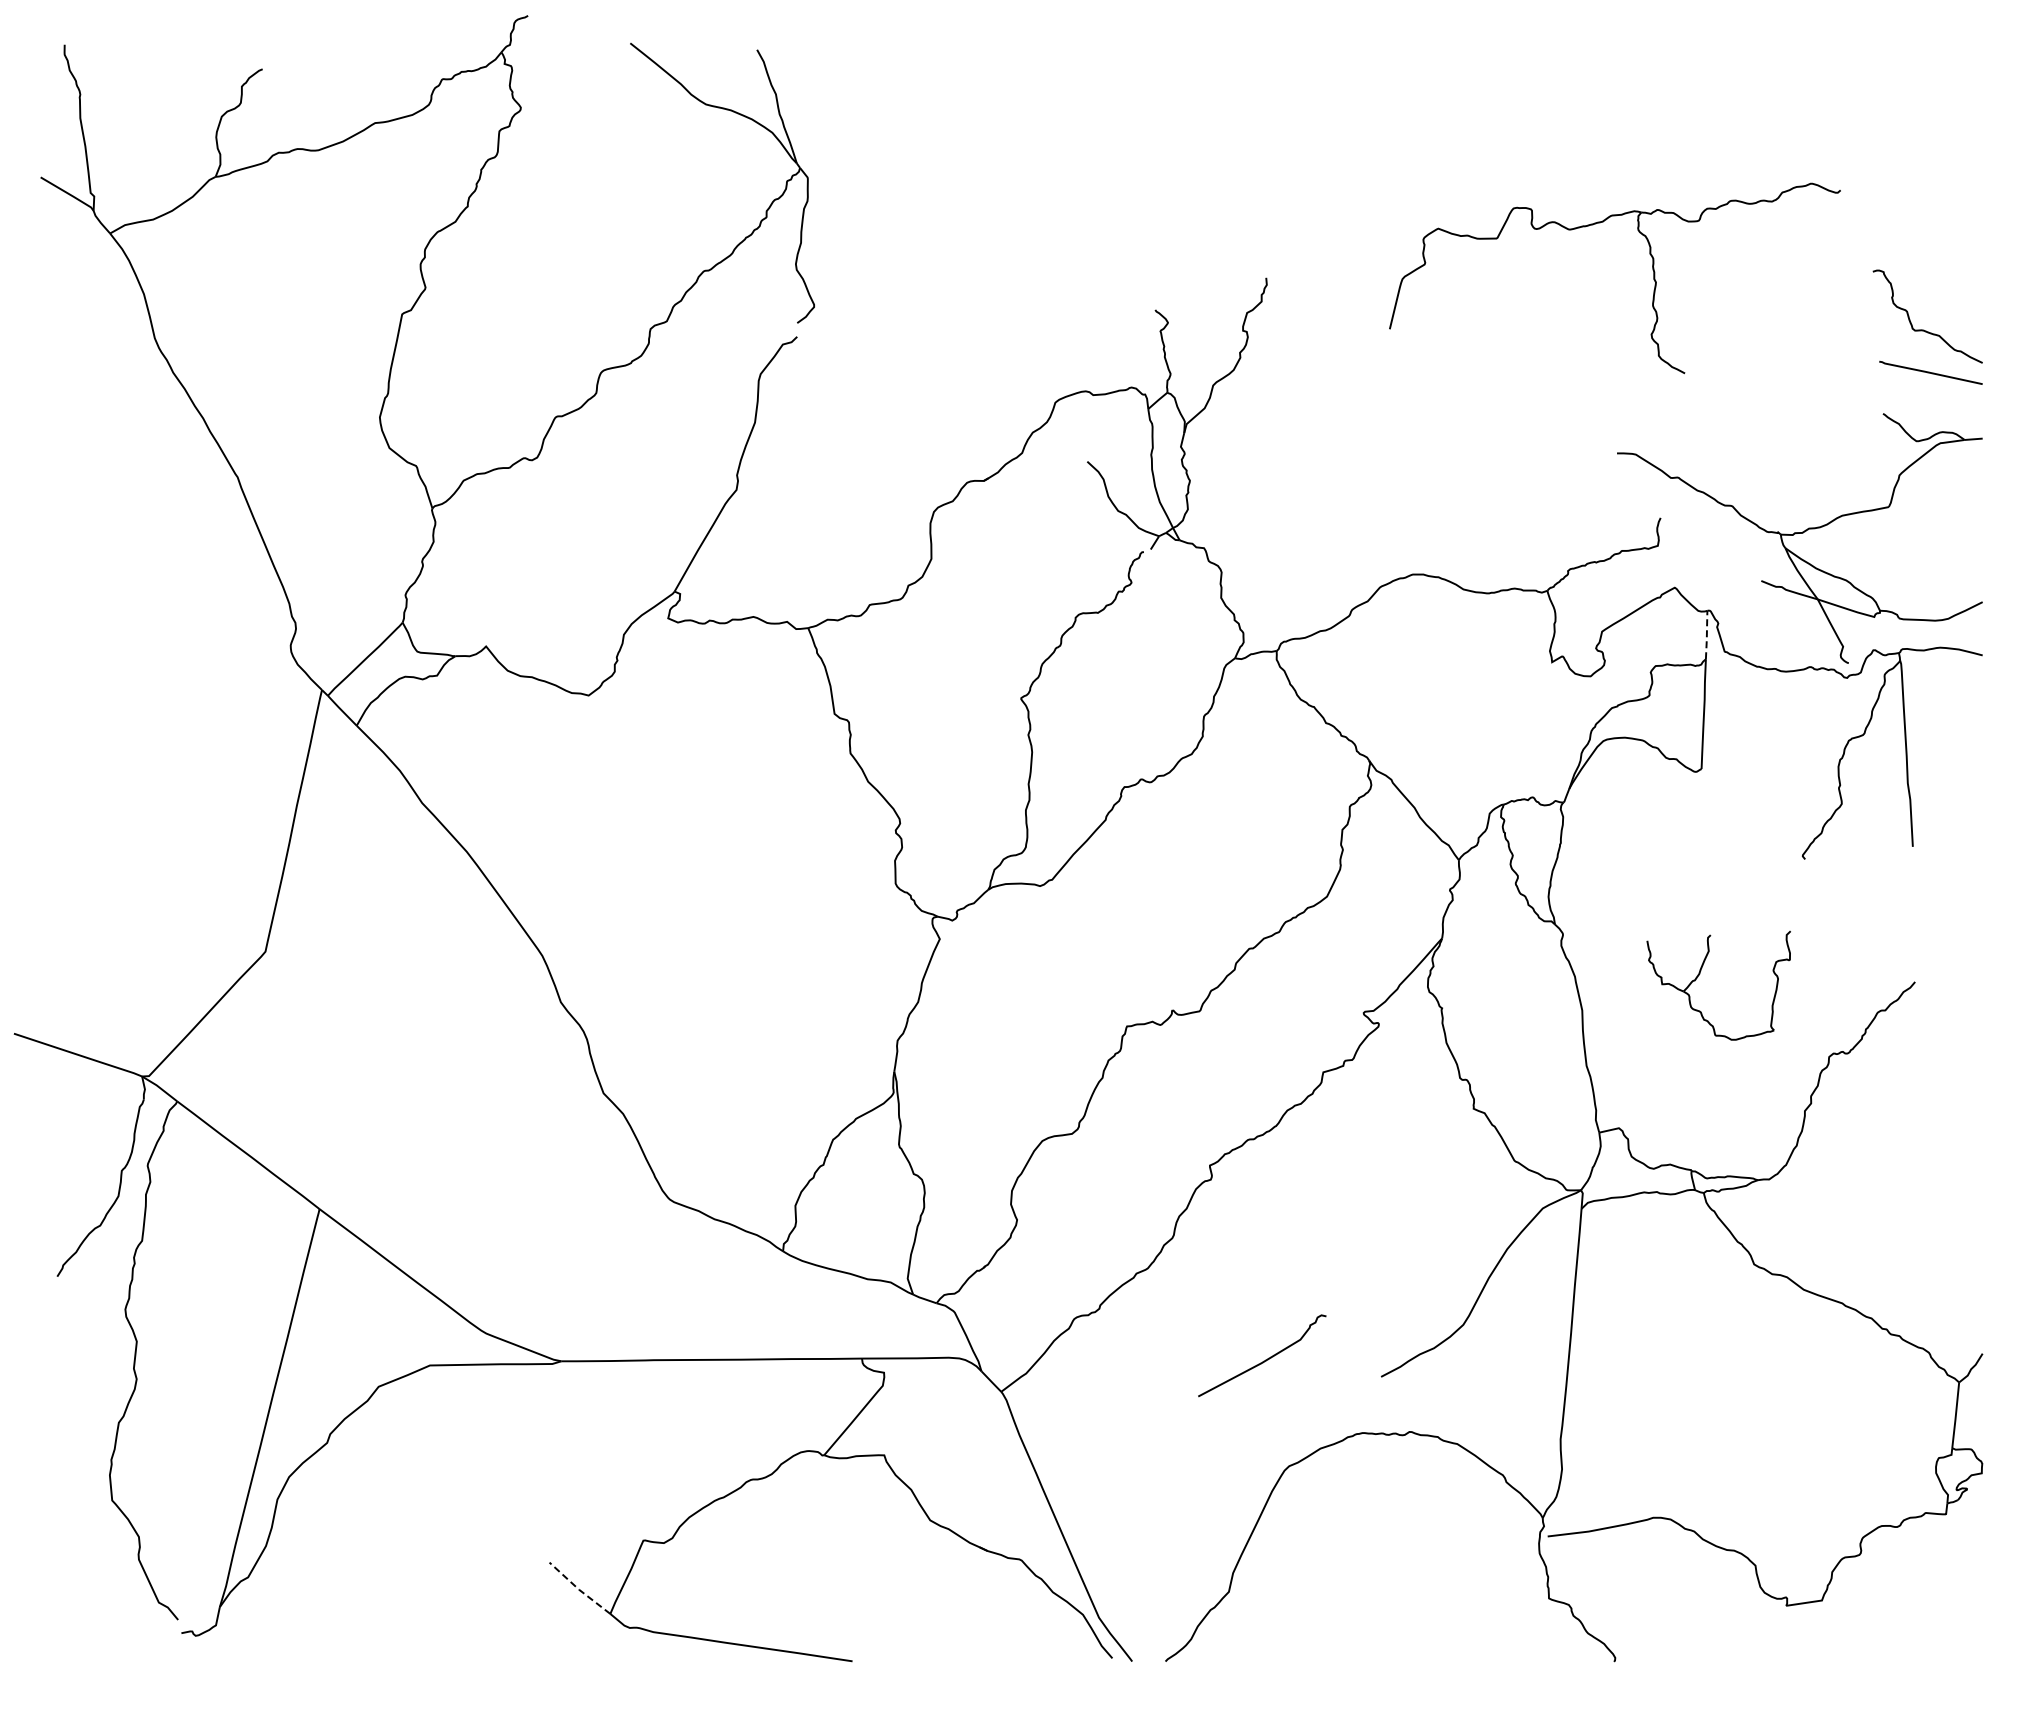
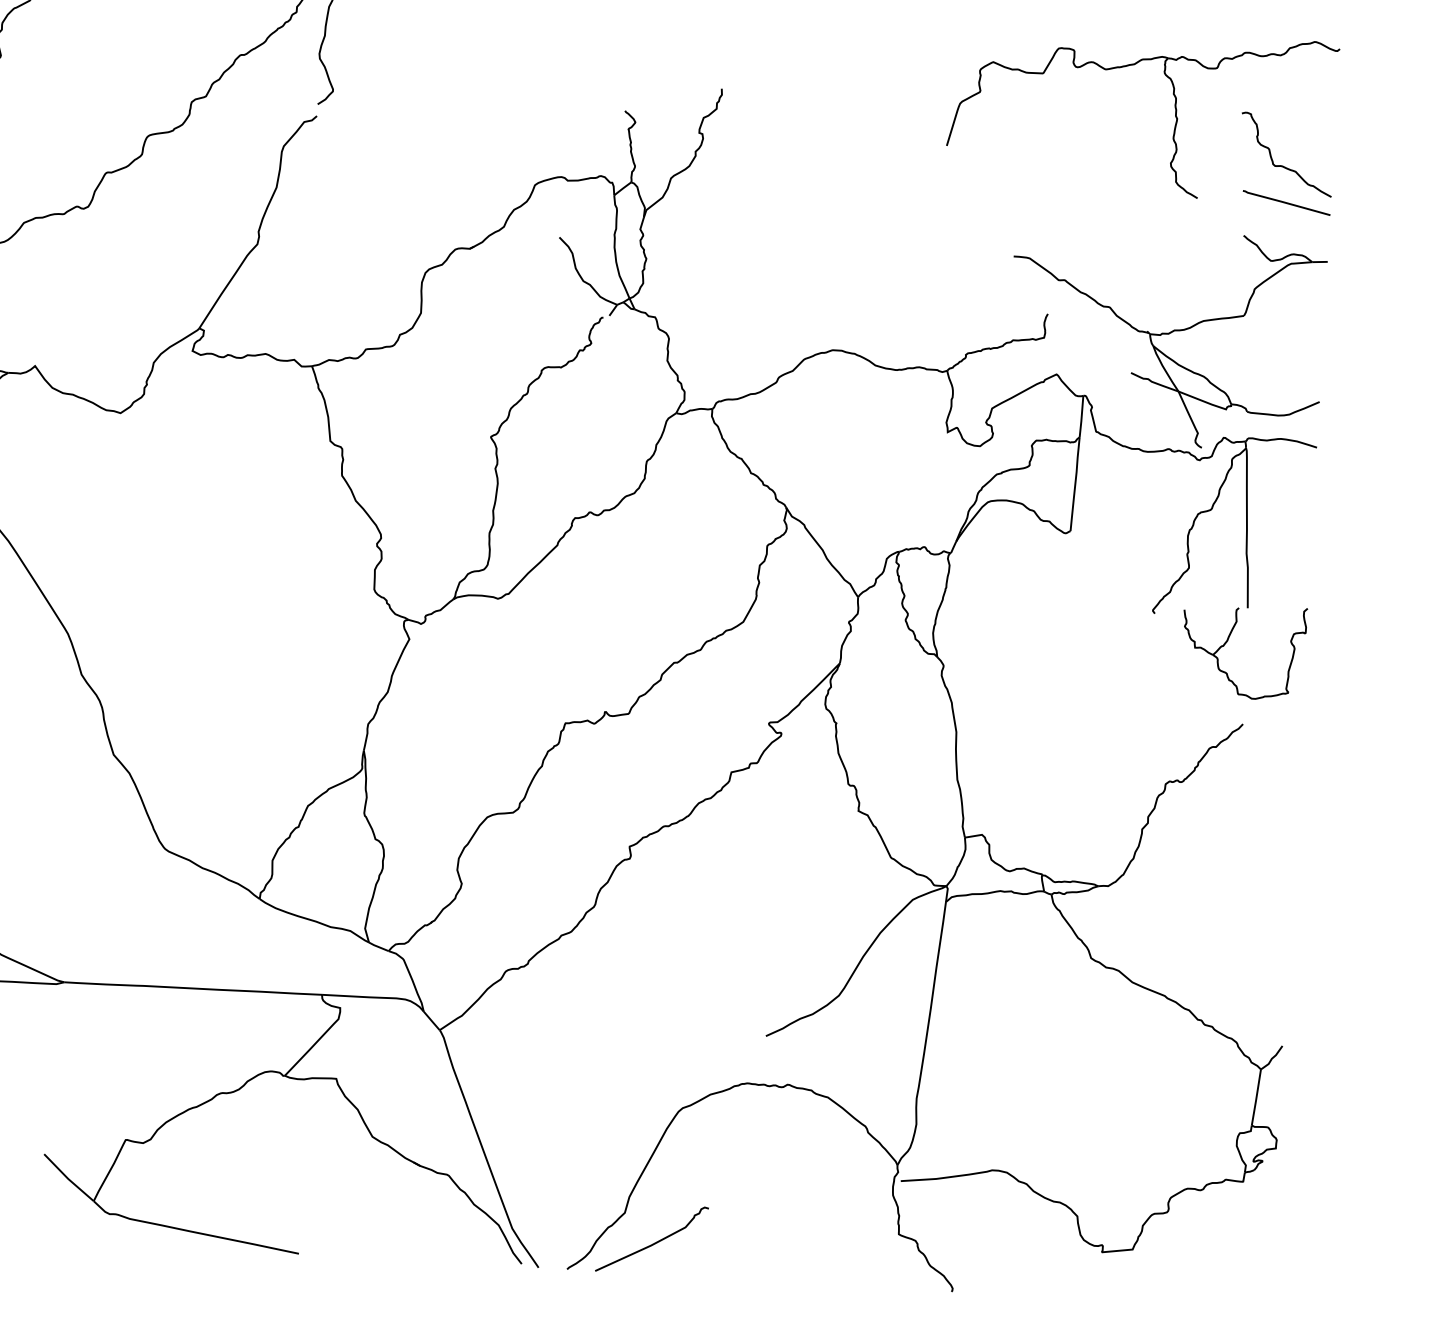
part: (1652, 270) -> (1174, 108), moved
line: (1706, 635) -> (1081, 416), dashed -> solid
part: (1700, 974) -> (1228, 641), moved
curve: (1265, 1359) -> (654, 1242), moved
line: (579, 1589) -> (68, 1178), dashed -> solid

